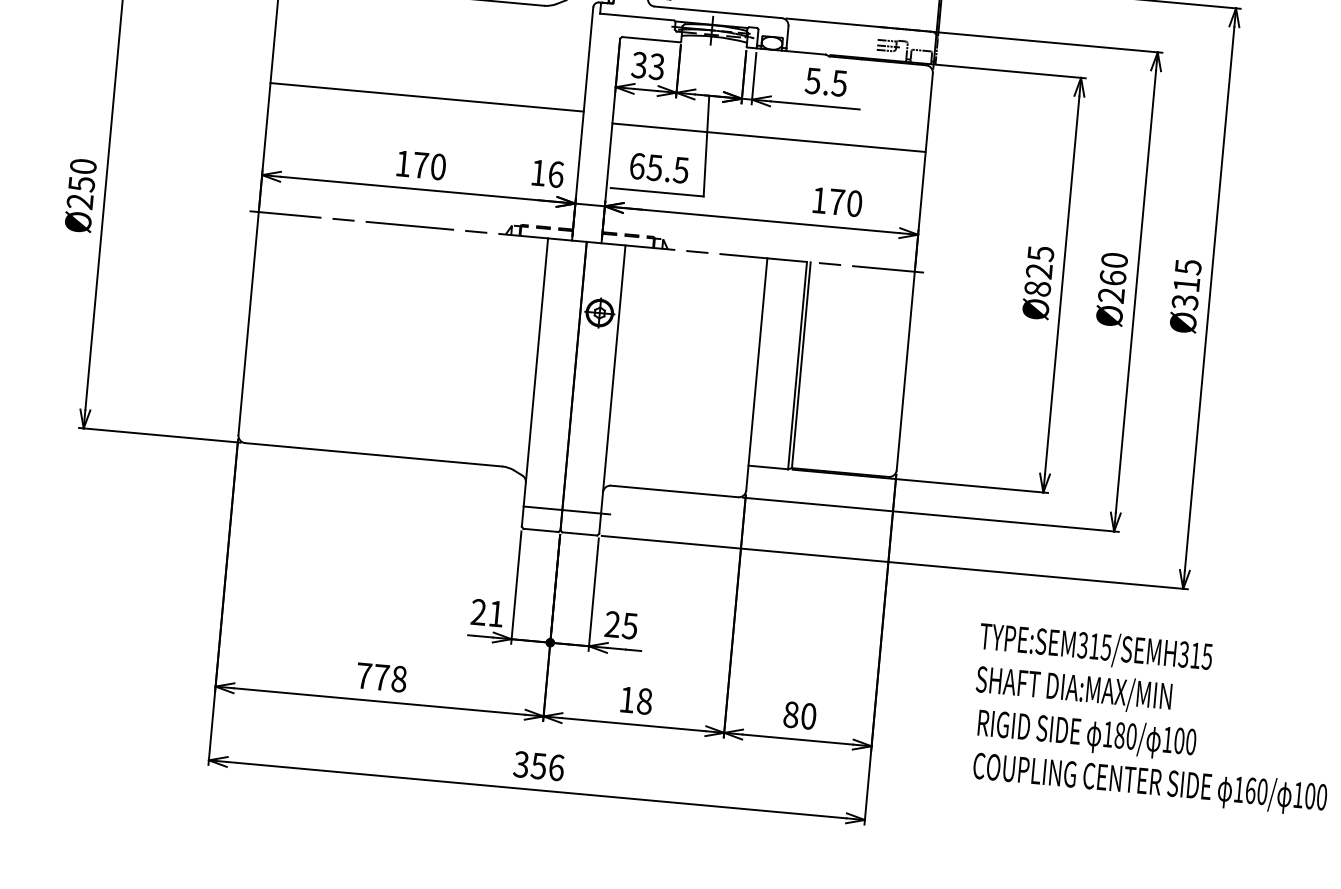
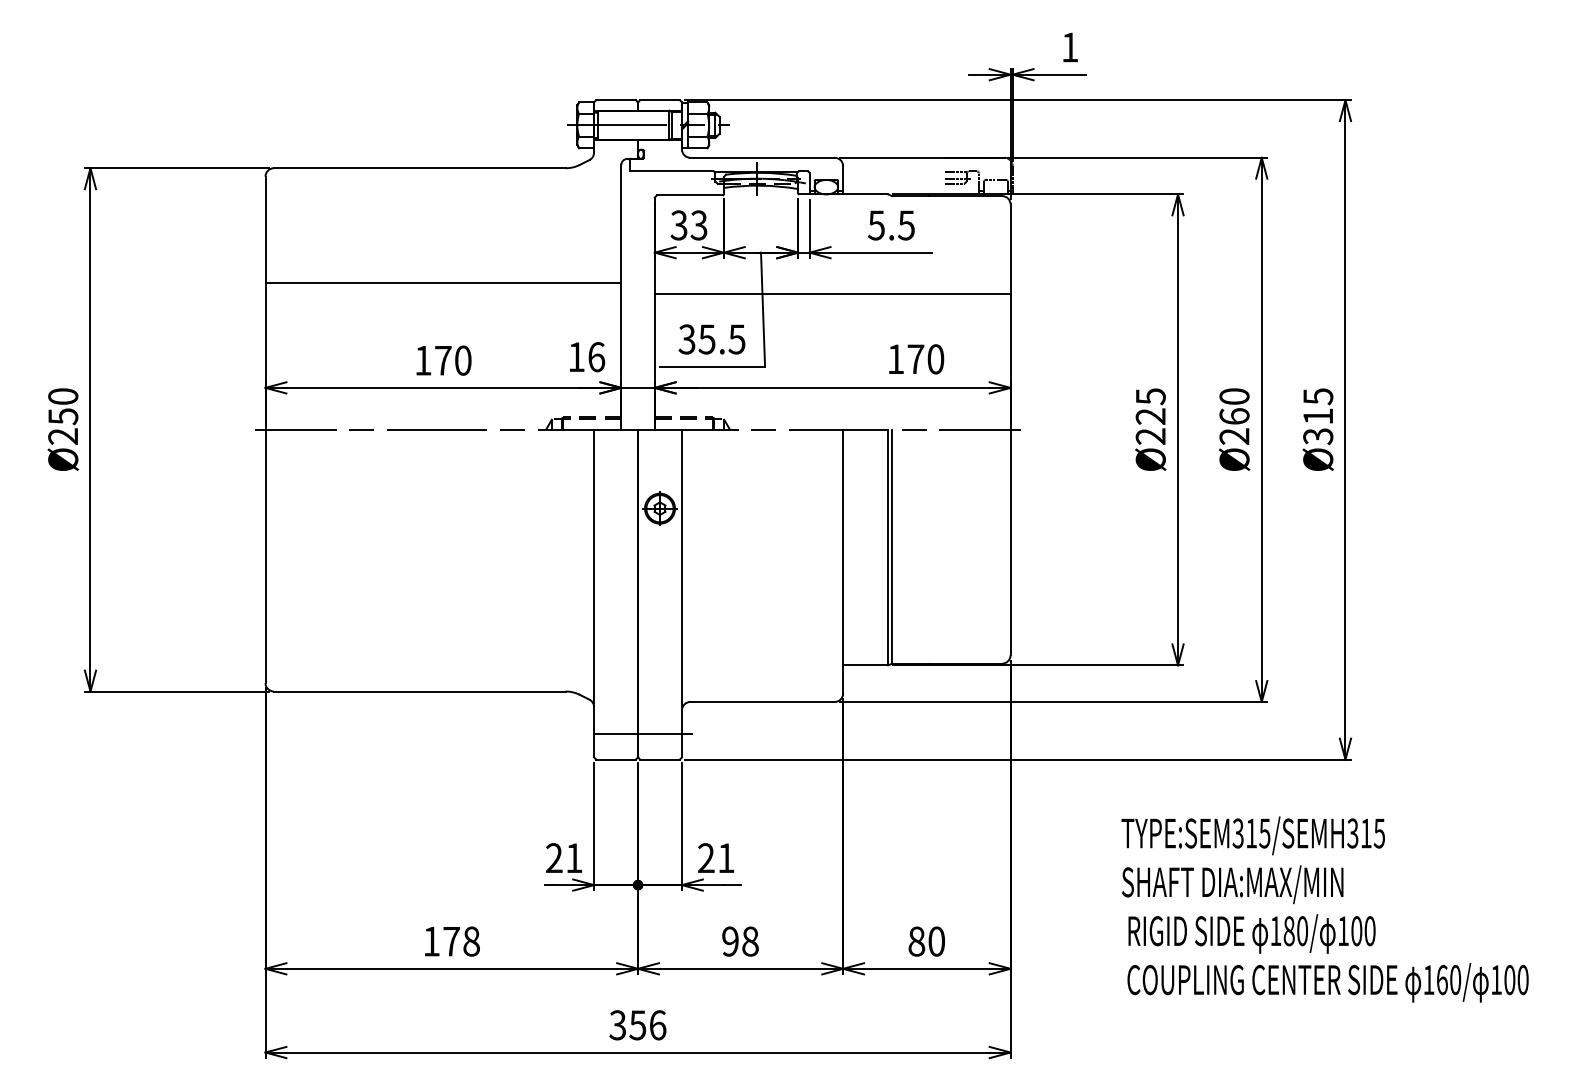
text: (636, 166) -> (686, 339), 65.5 -> 35.5
text: (1037, 288) -> (1150, 436), Ø825 -> Ø225
text: (629, 626) -> (725, 858), 25 -> 21
text: (363, 675) -> (431, 941), 778 -> 178
text: (627, 699) -> (730, 941), 18 -> 98

